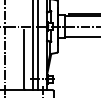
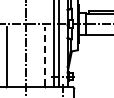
line: (23, 58) -> (44, 56), solid -> dashed

